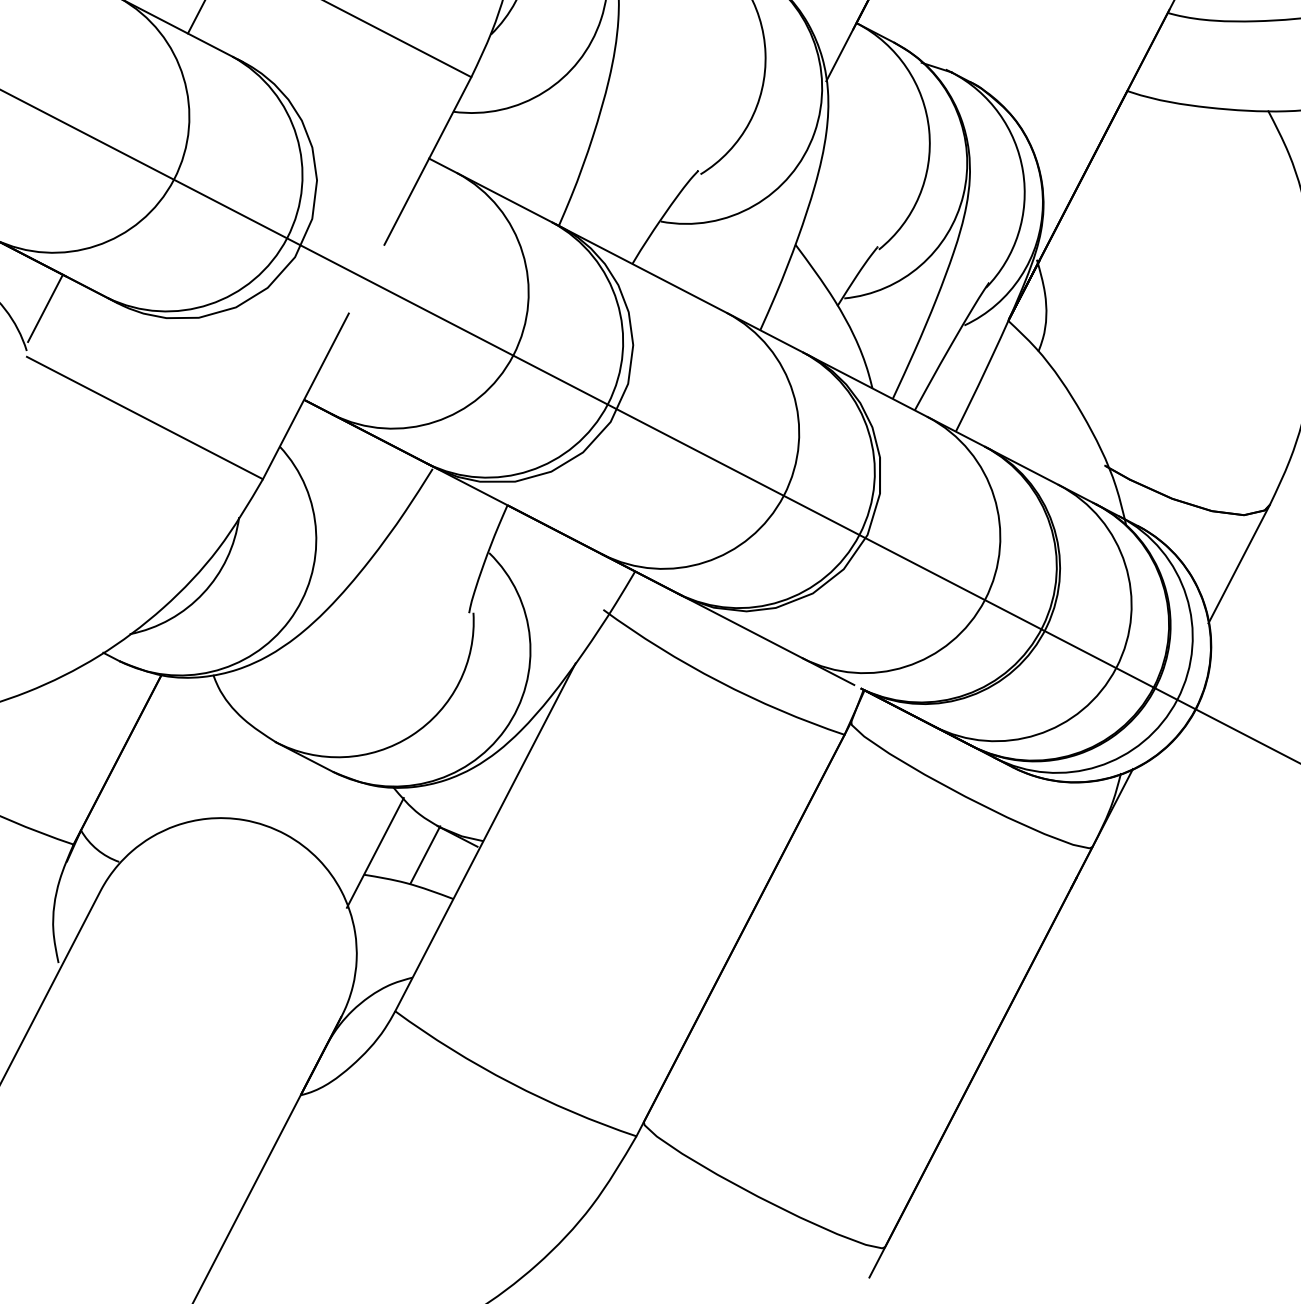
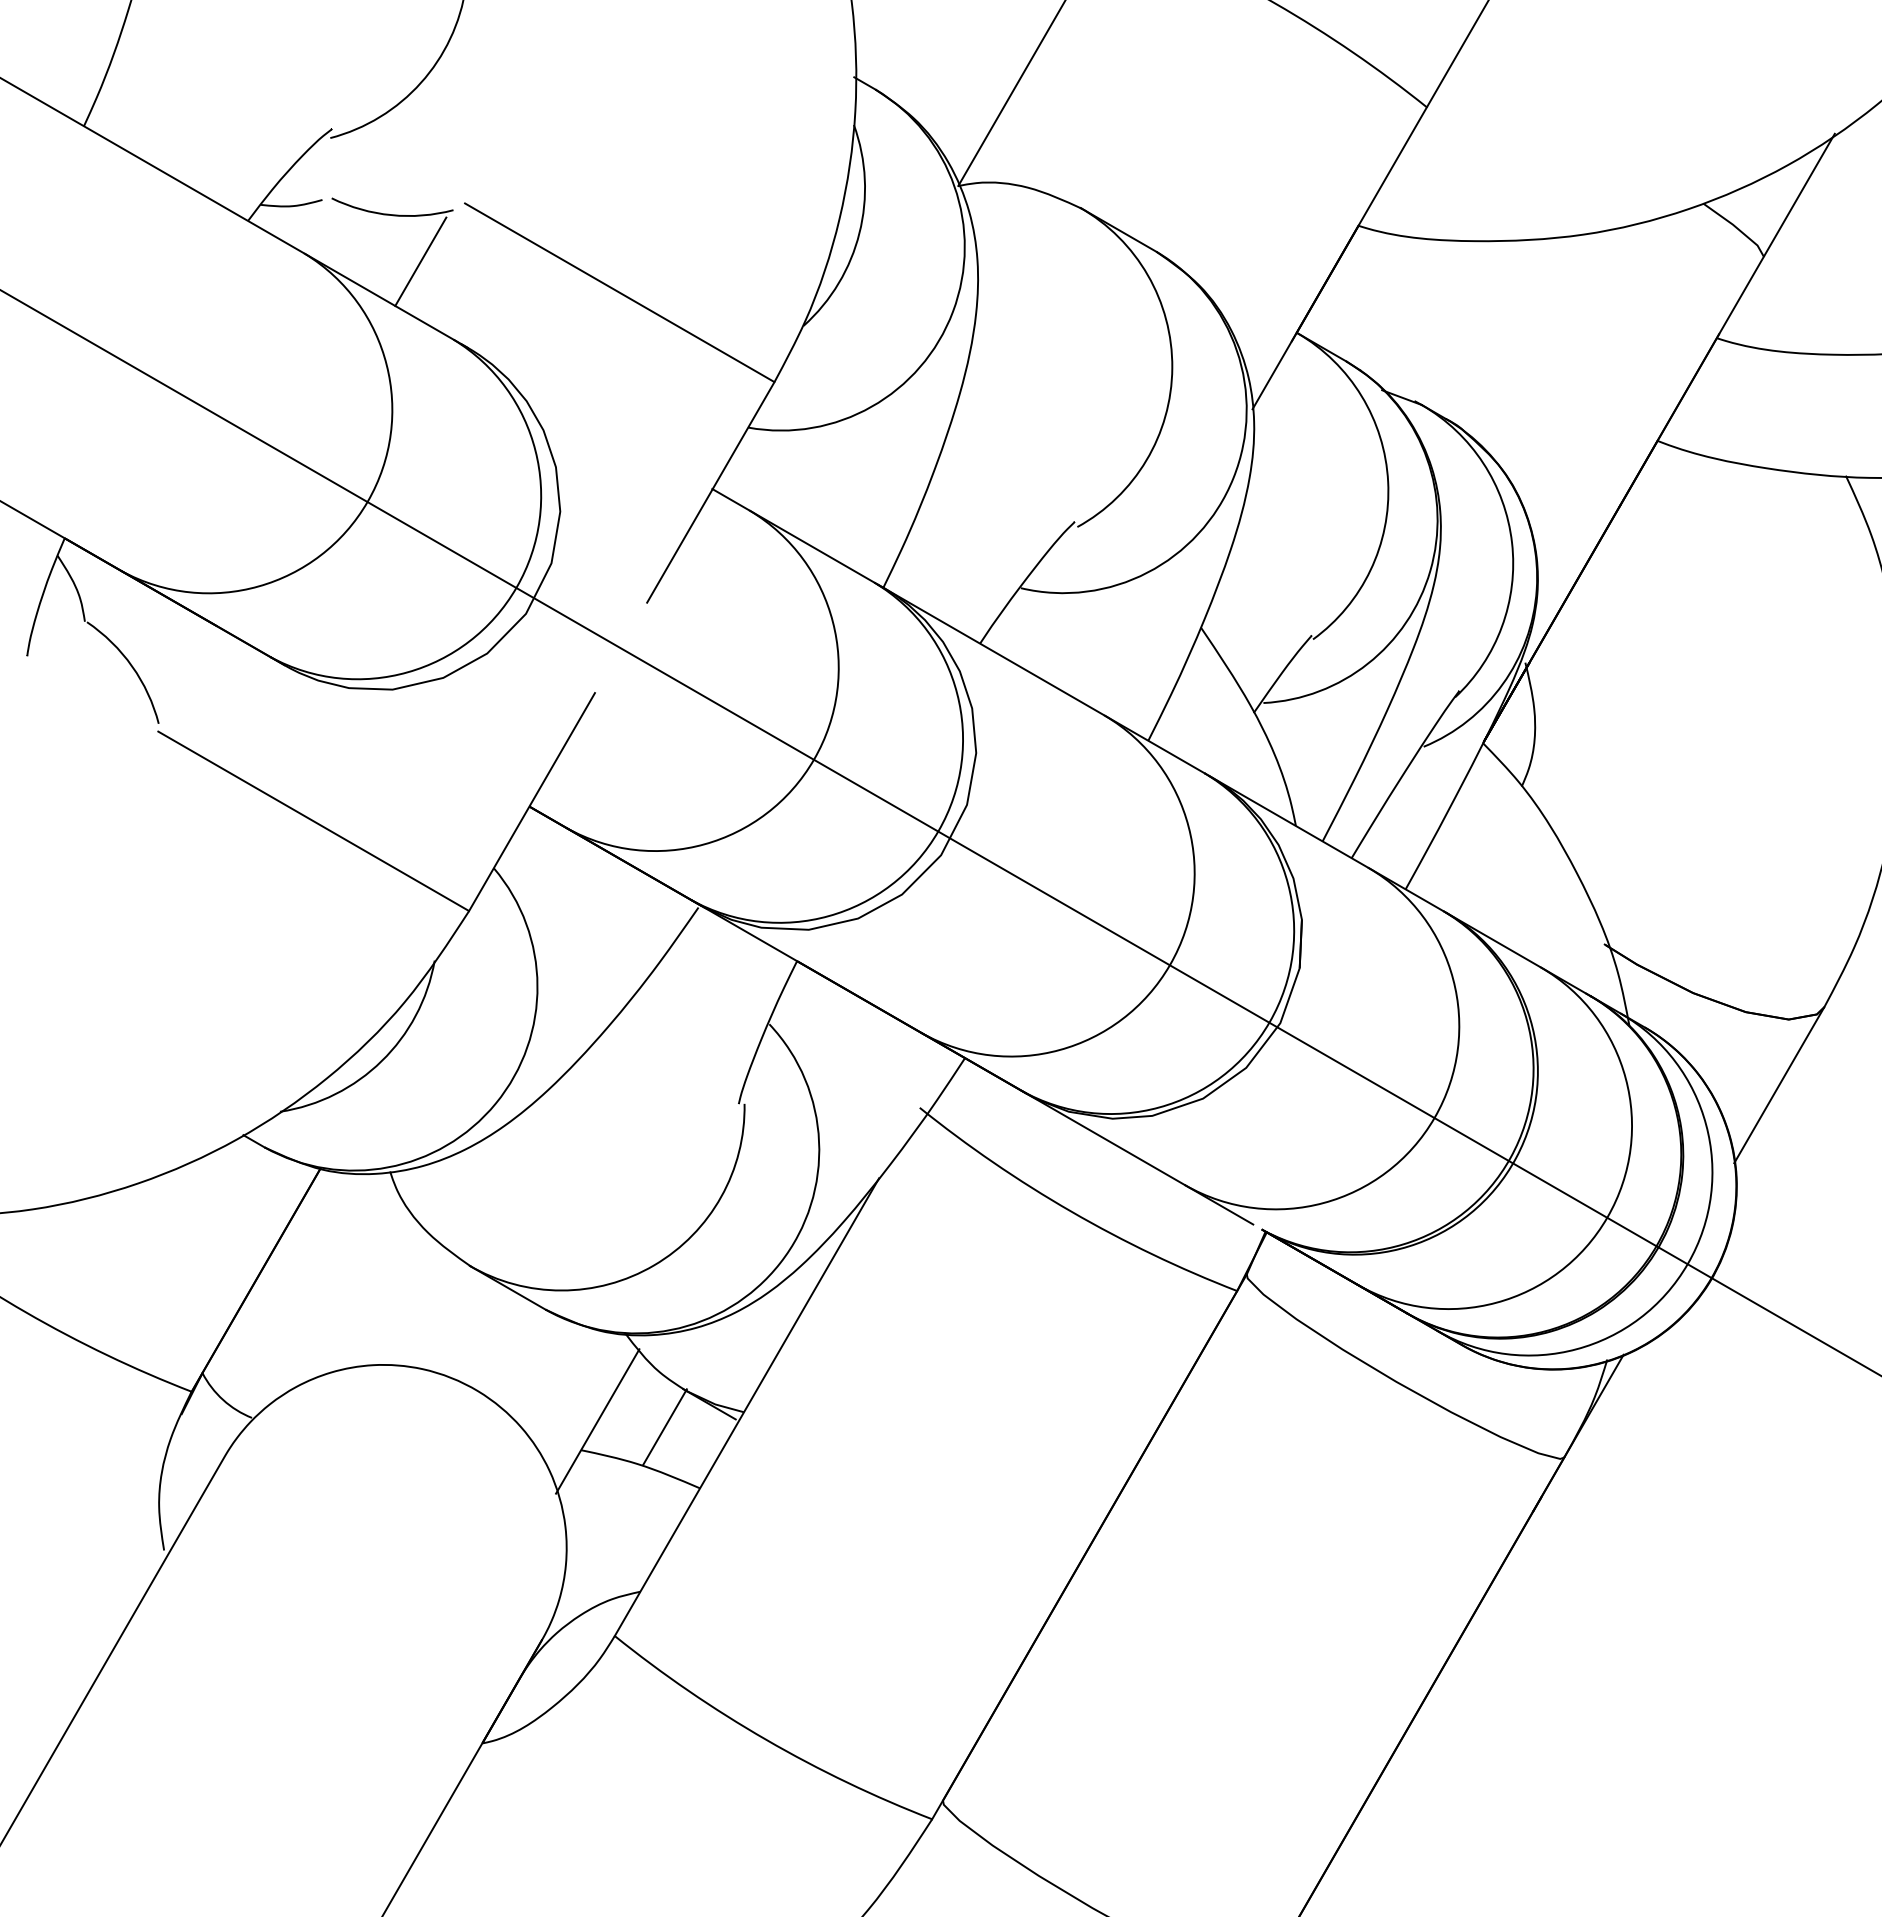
line: (45, 308) -> (186, 667), removed

